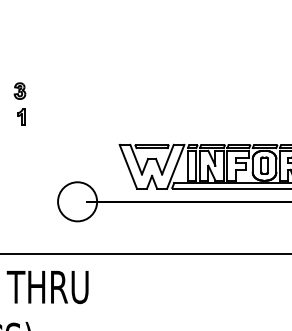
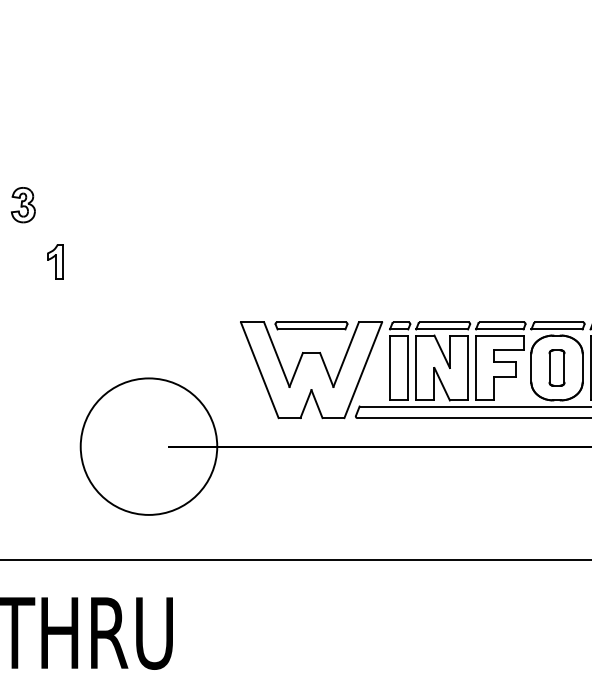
part: (21, 116) -> (54, 260), moved
circle: (77, 201) -> (148, 445), size x1.6

